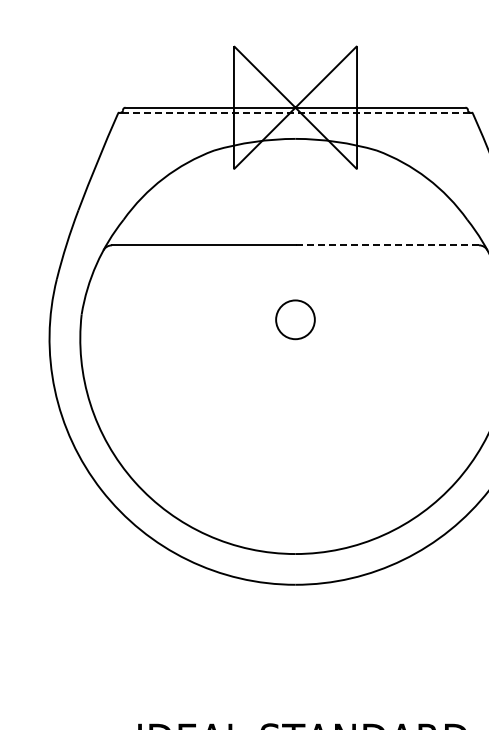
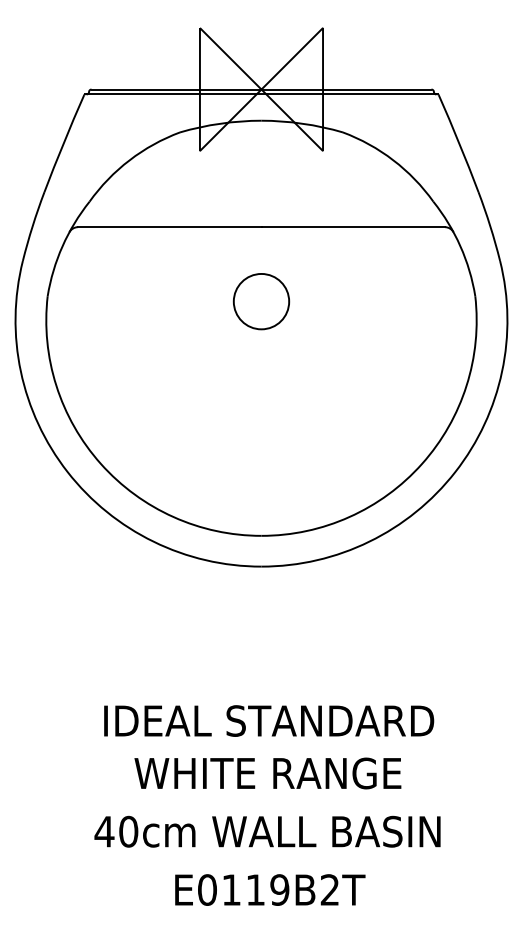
line: (295, 112) -> (261, 94), dashed -> solid
line: (387, 245) -> (353, 227), dashed -> solid
circle: (295, 319) -> (261, 301), size x1.43

